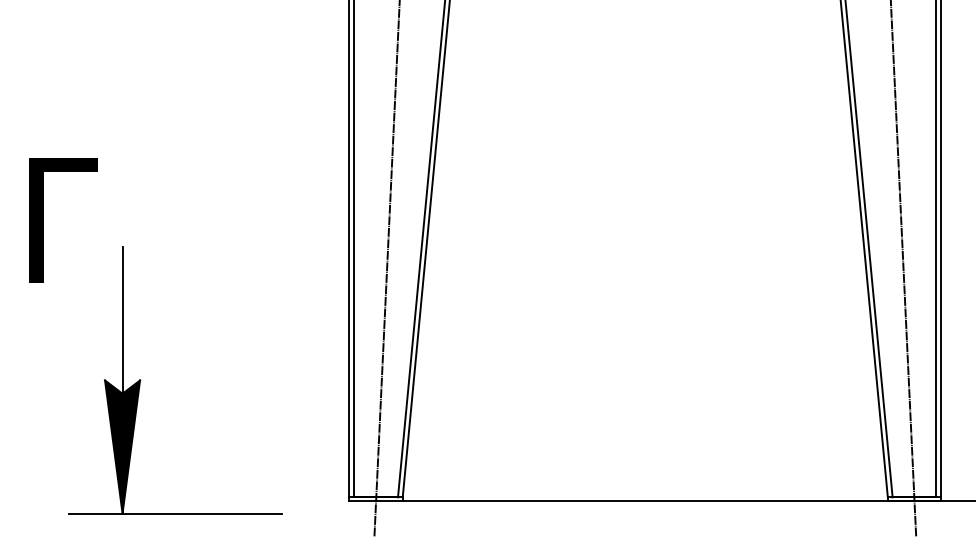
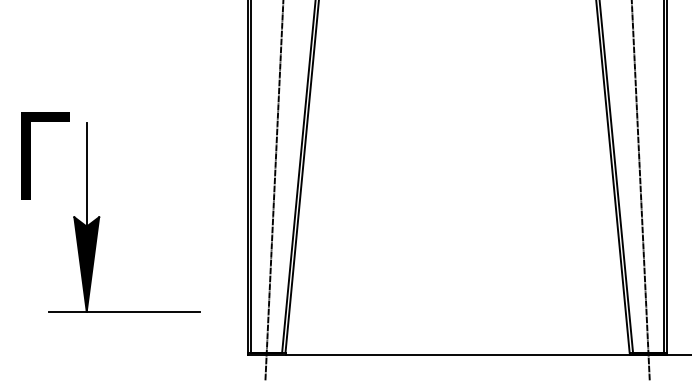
part: (141, 380) -> (100, 217), moved

